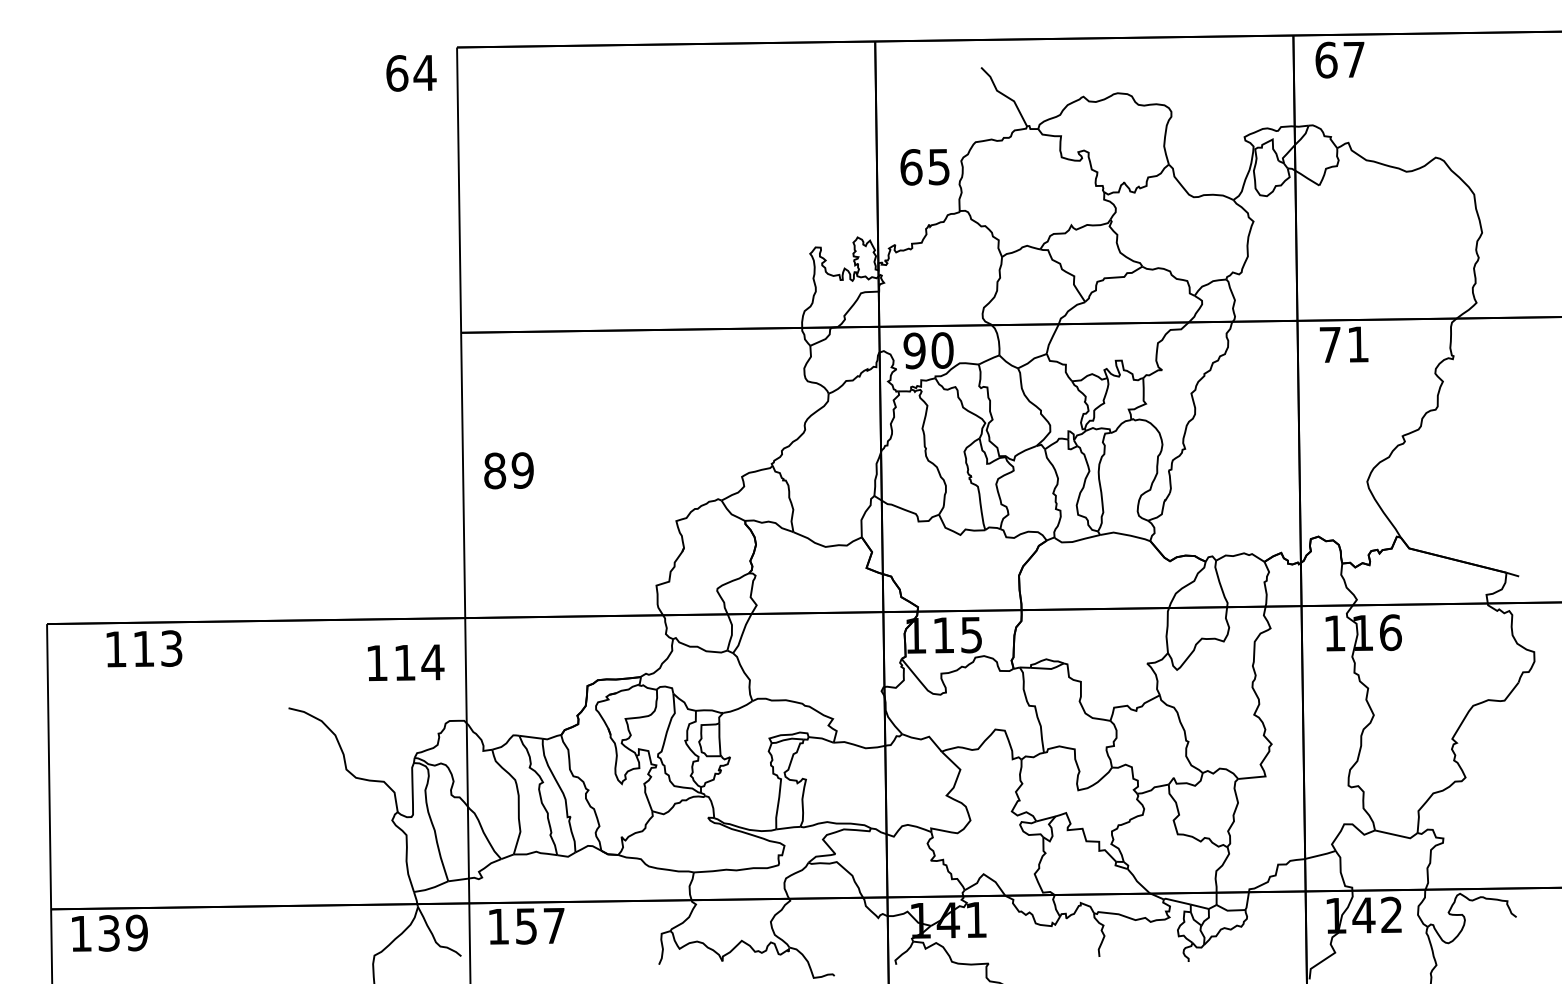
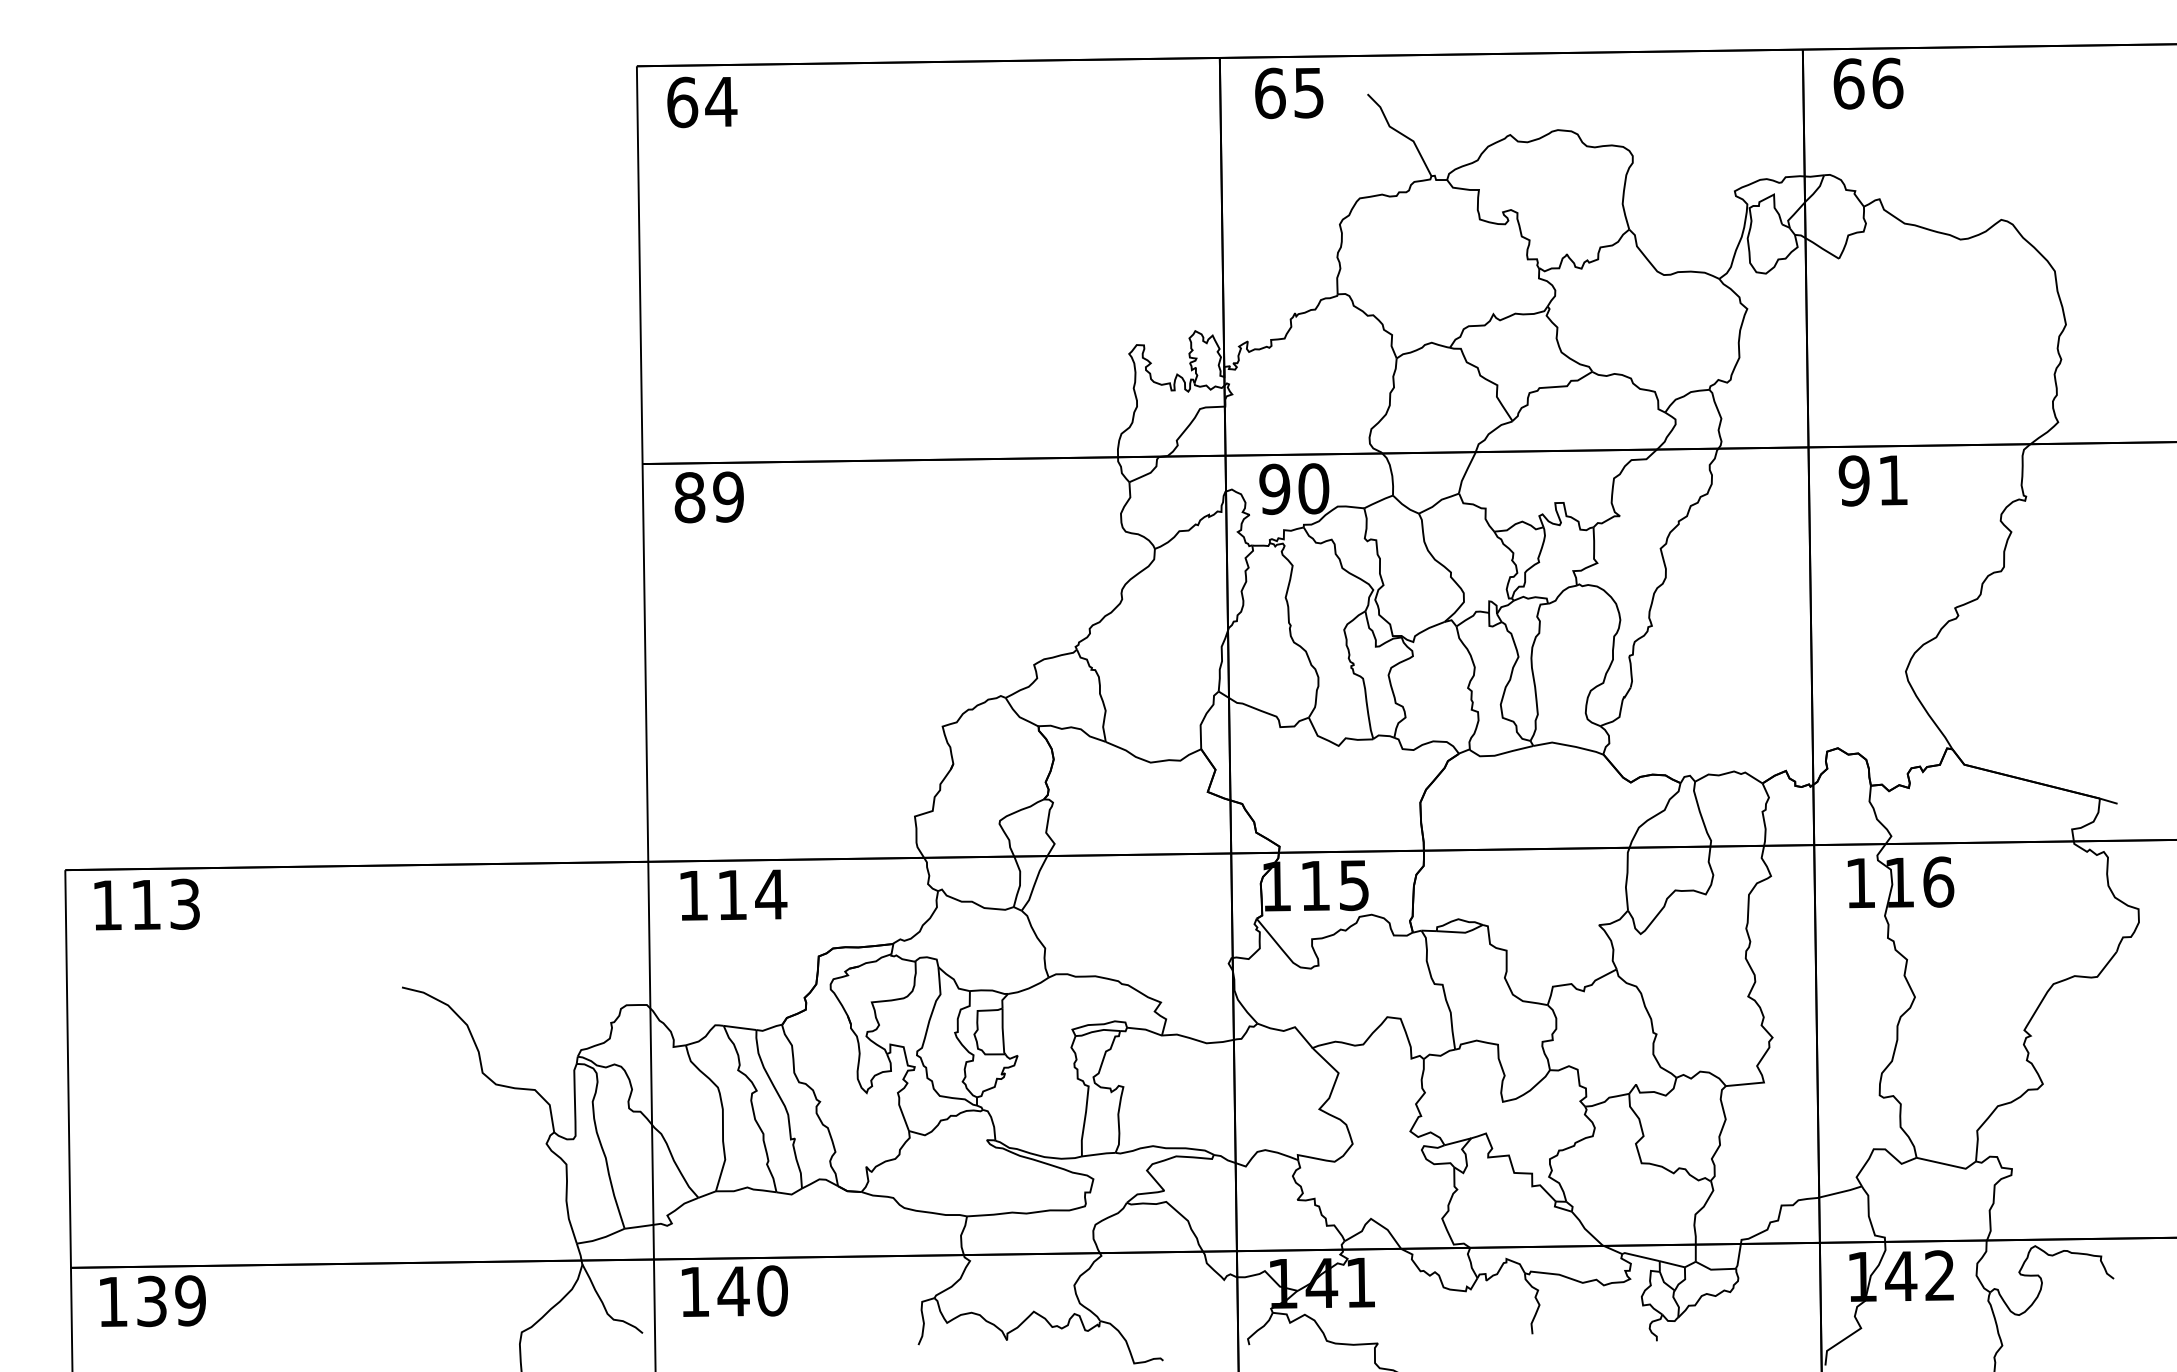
text: (1354, 59) -> (1887, 83), 67 -> 66
text: (411, 73) -> (702, 102), moved
text: (925, 167) -> (1289, 93), moved
text: (1329, 344) -> (1853, 480), 71 -> 91
text: (508, 470) -> (708, 497), moved
text: (144, 648) -> (146, 904), moved
text: (405, 662) -> (733, 894), moved
text: (539, 926) -> (752, 1291), 157 -> 140

